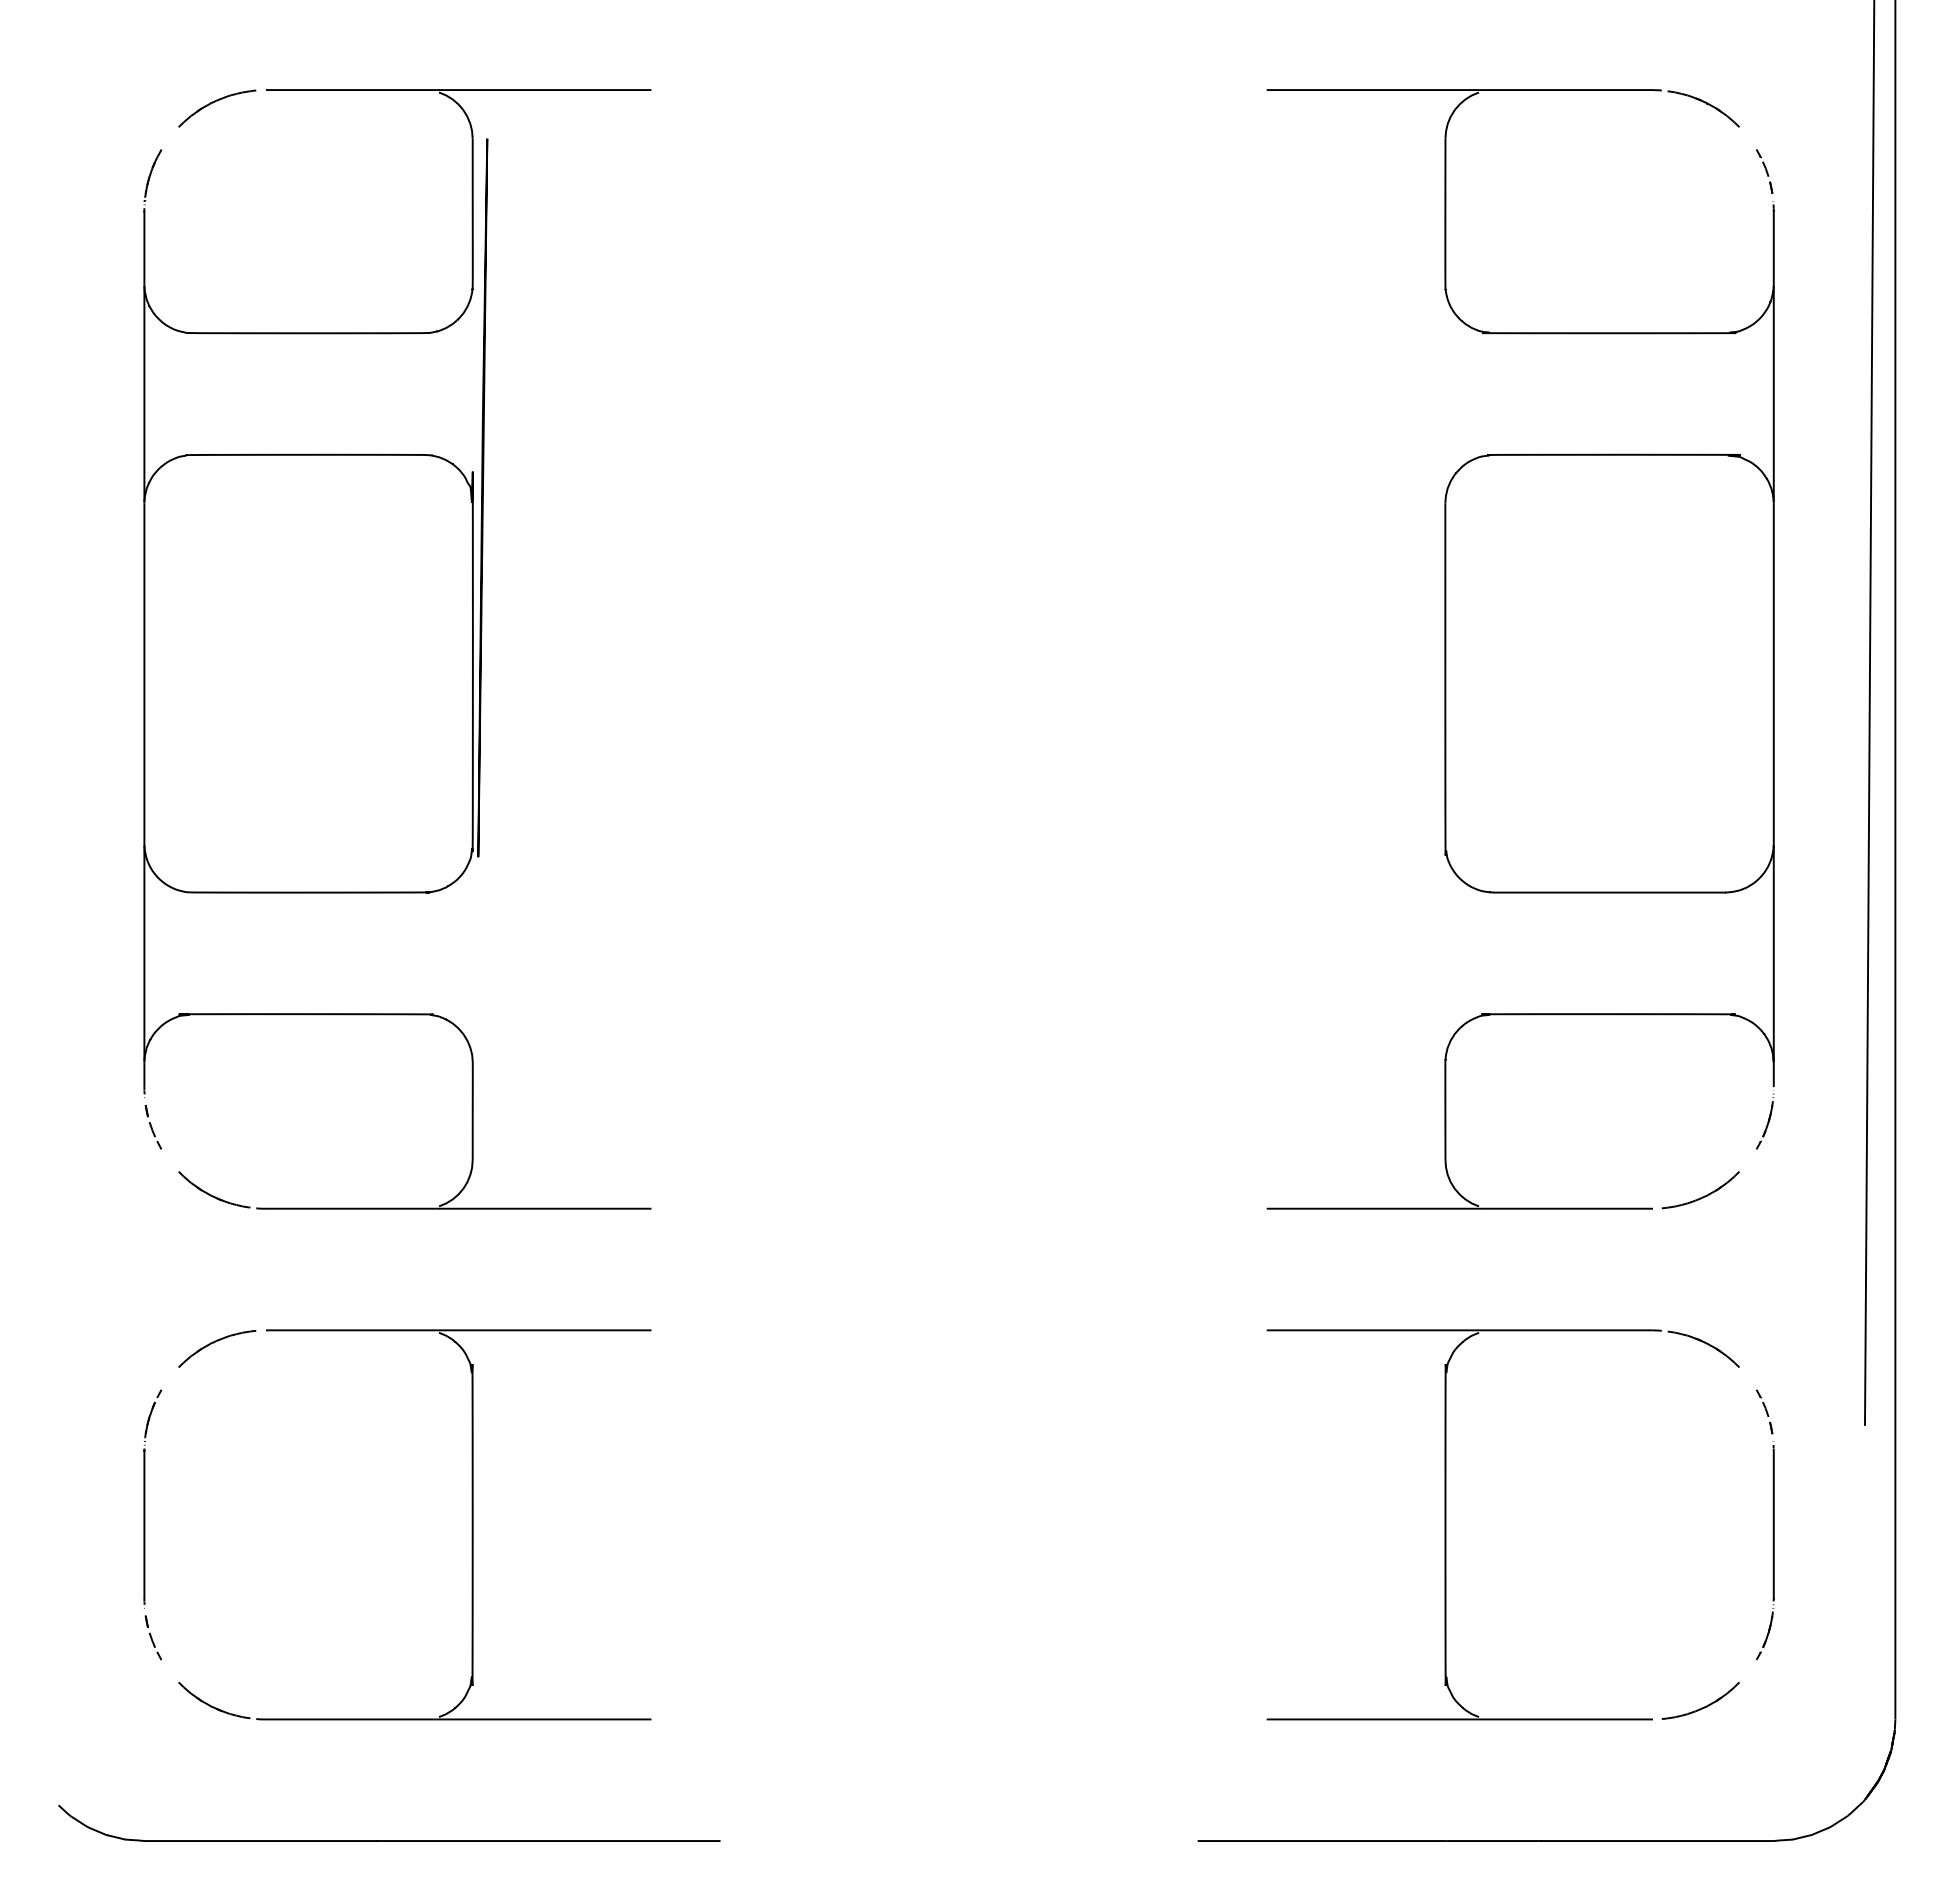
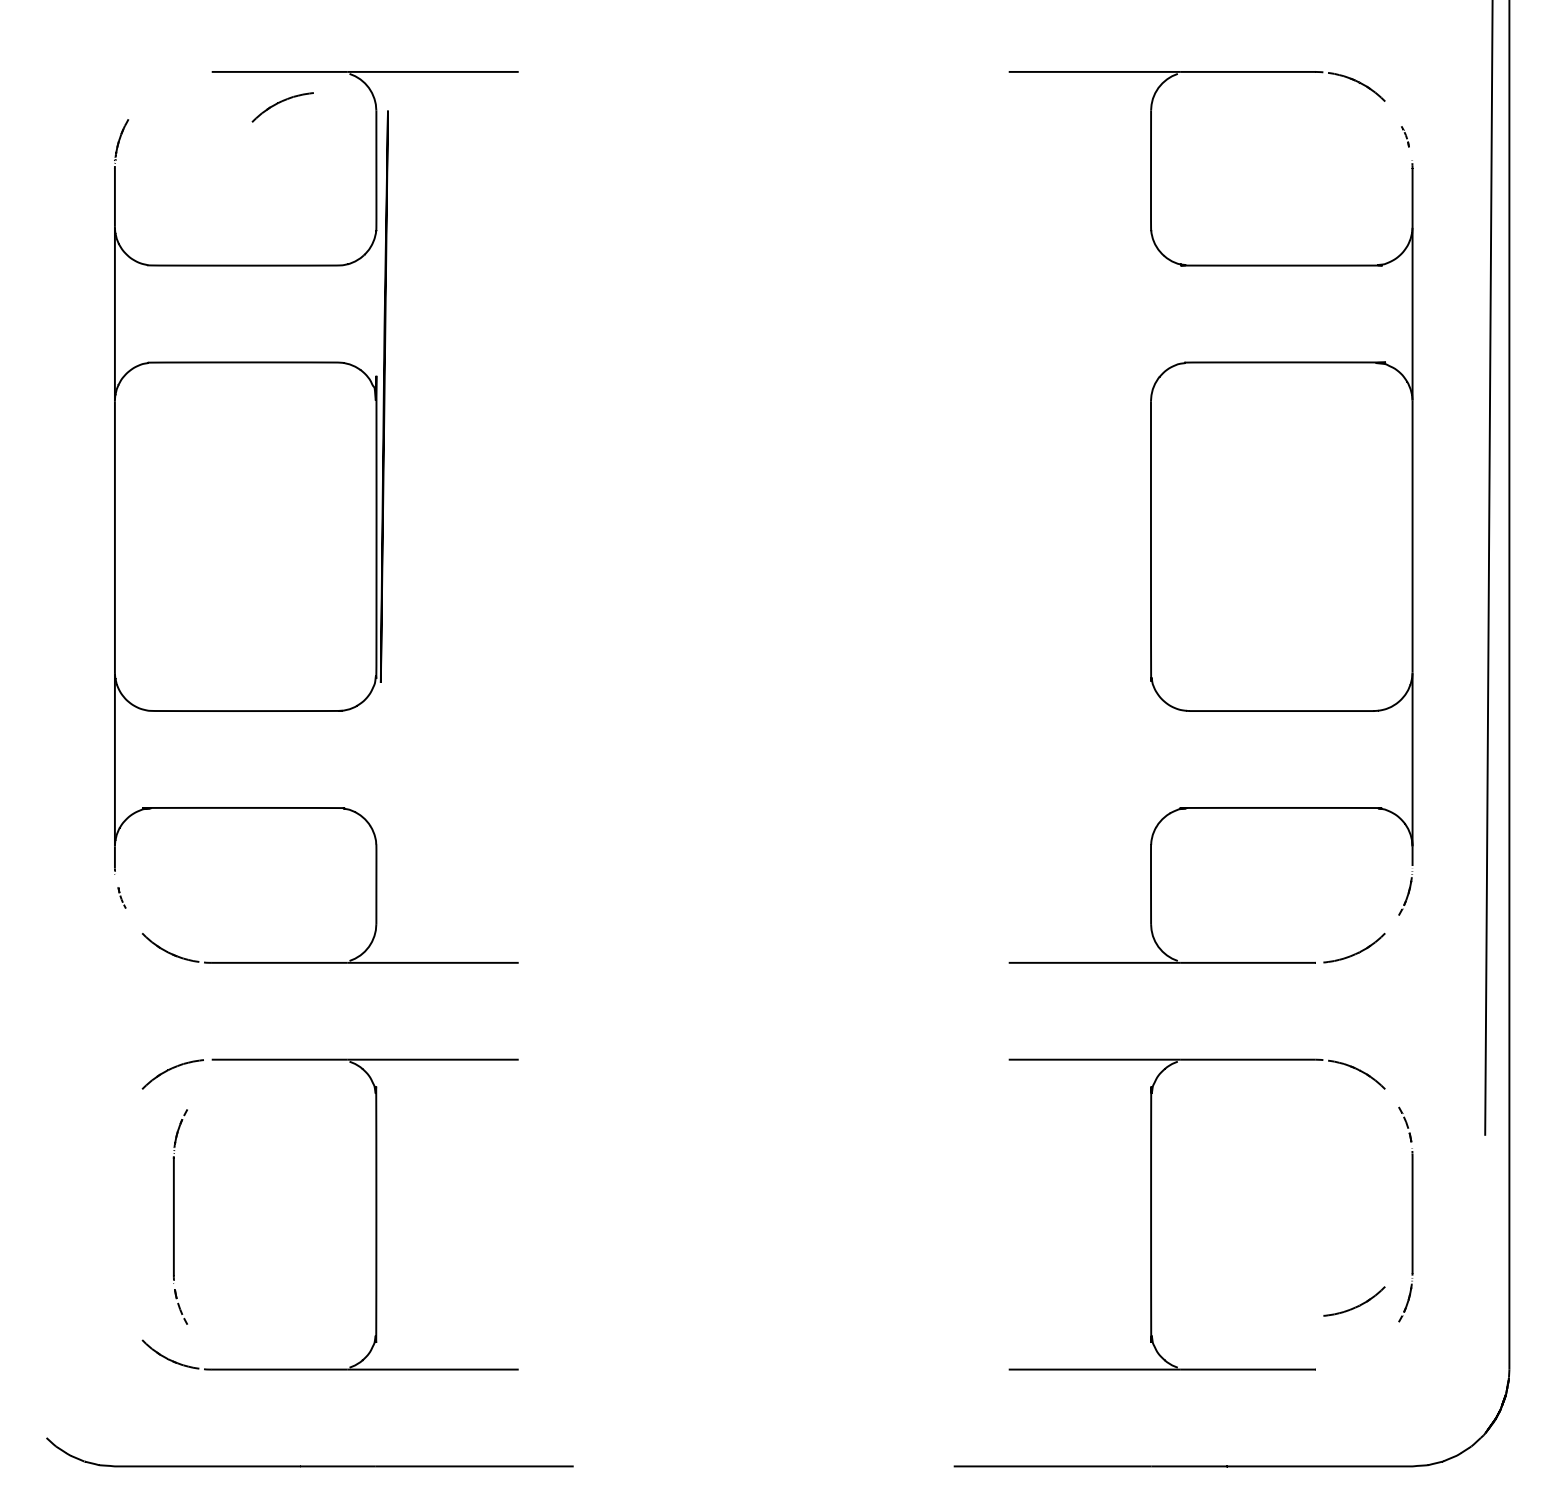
part: (215, 102) -> (281, 102), moved
part: (1764, 171) -> (1405, 136), size x0.6
part: (153, 1127) -> (122, 898), size x0.6
part: (145, 1524) -> (174, 1216), moved
part: (1703, 1706) -> (1356, 1305), moved

